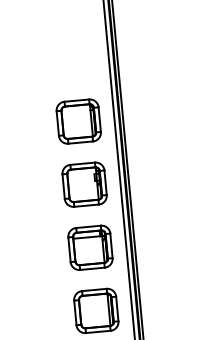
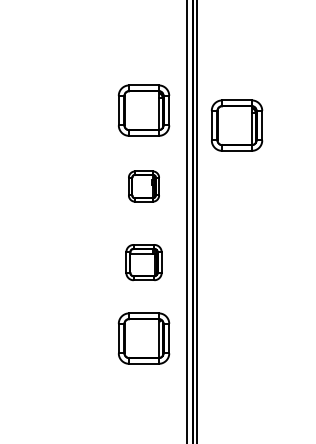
part: (156, 126) -> (236, 125), added
part: (84, 184) -> (143, 186), size x0.6
part: (90, 247) -> (143, 262), size x0.7

